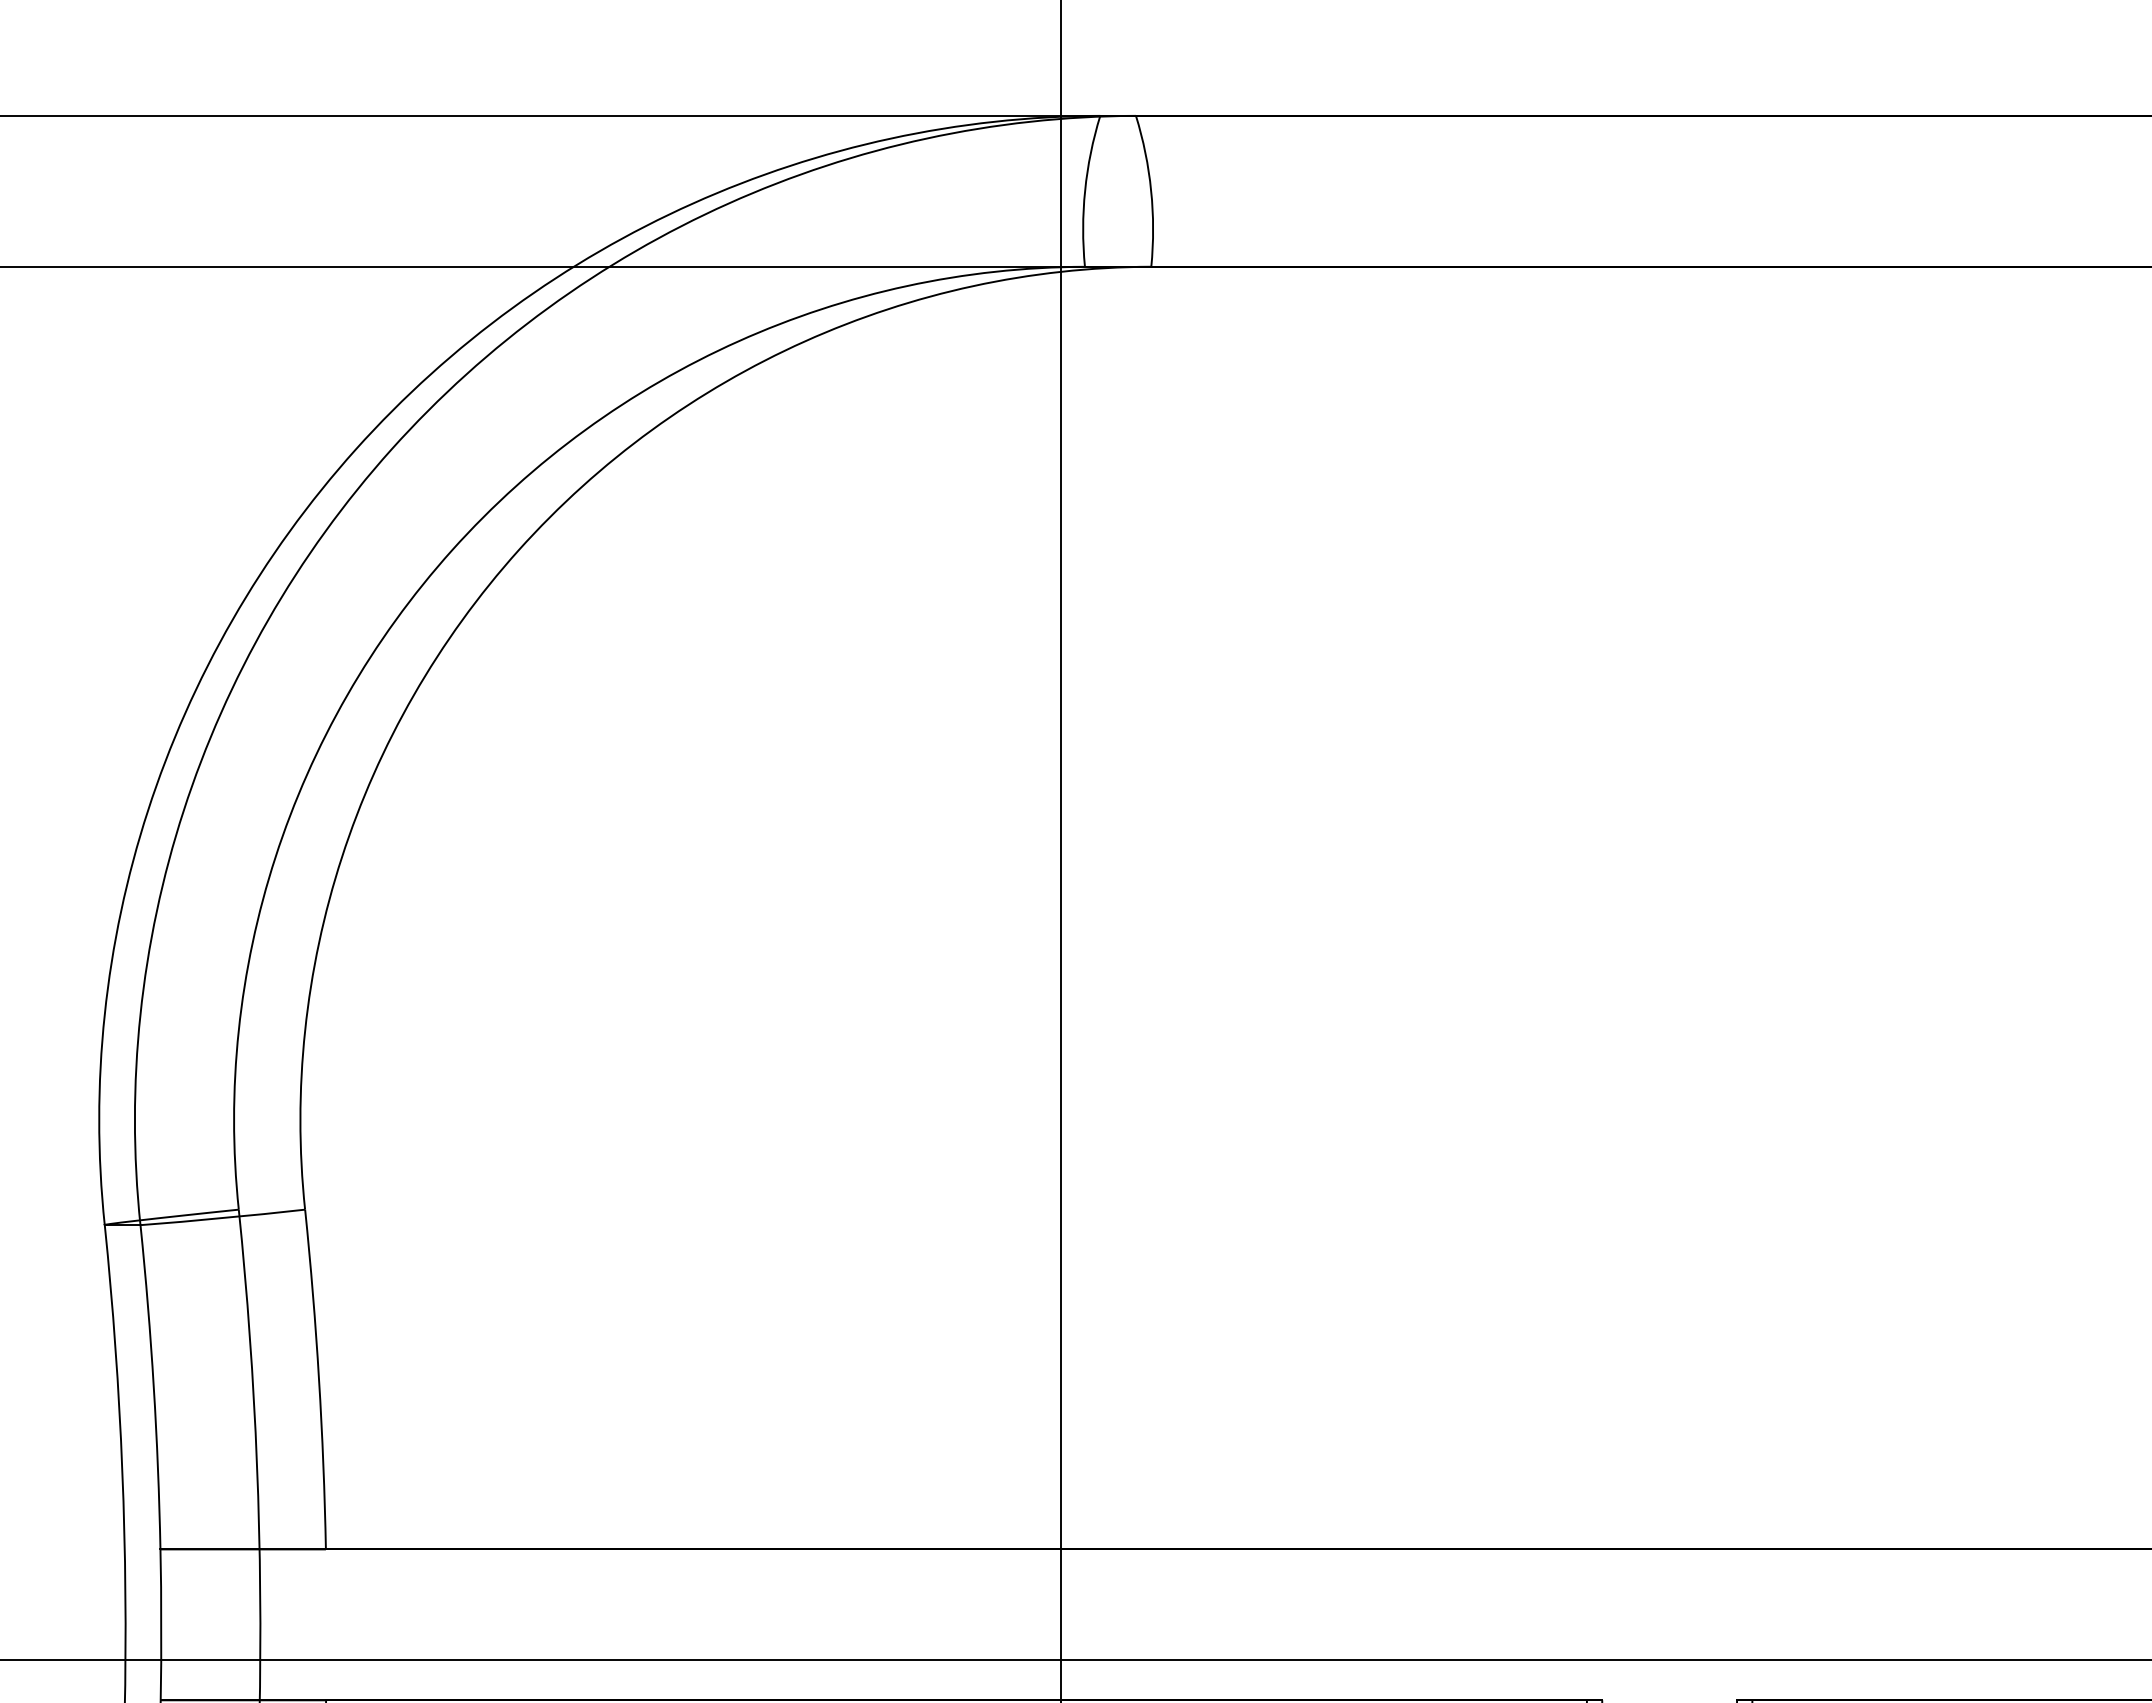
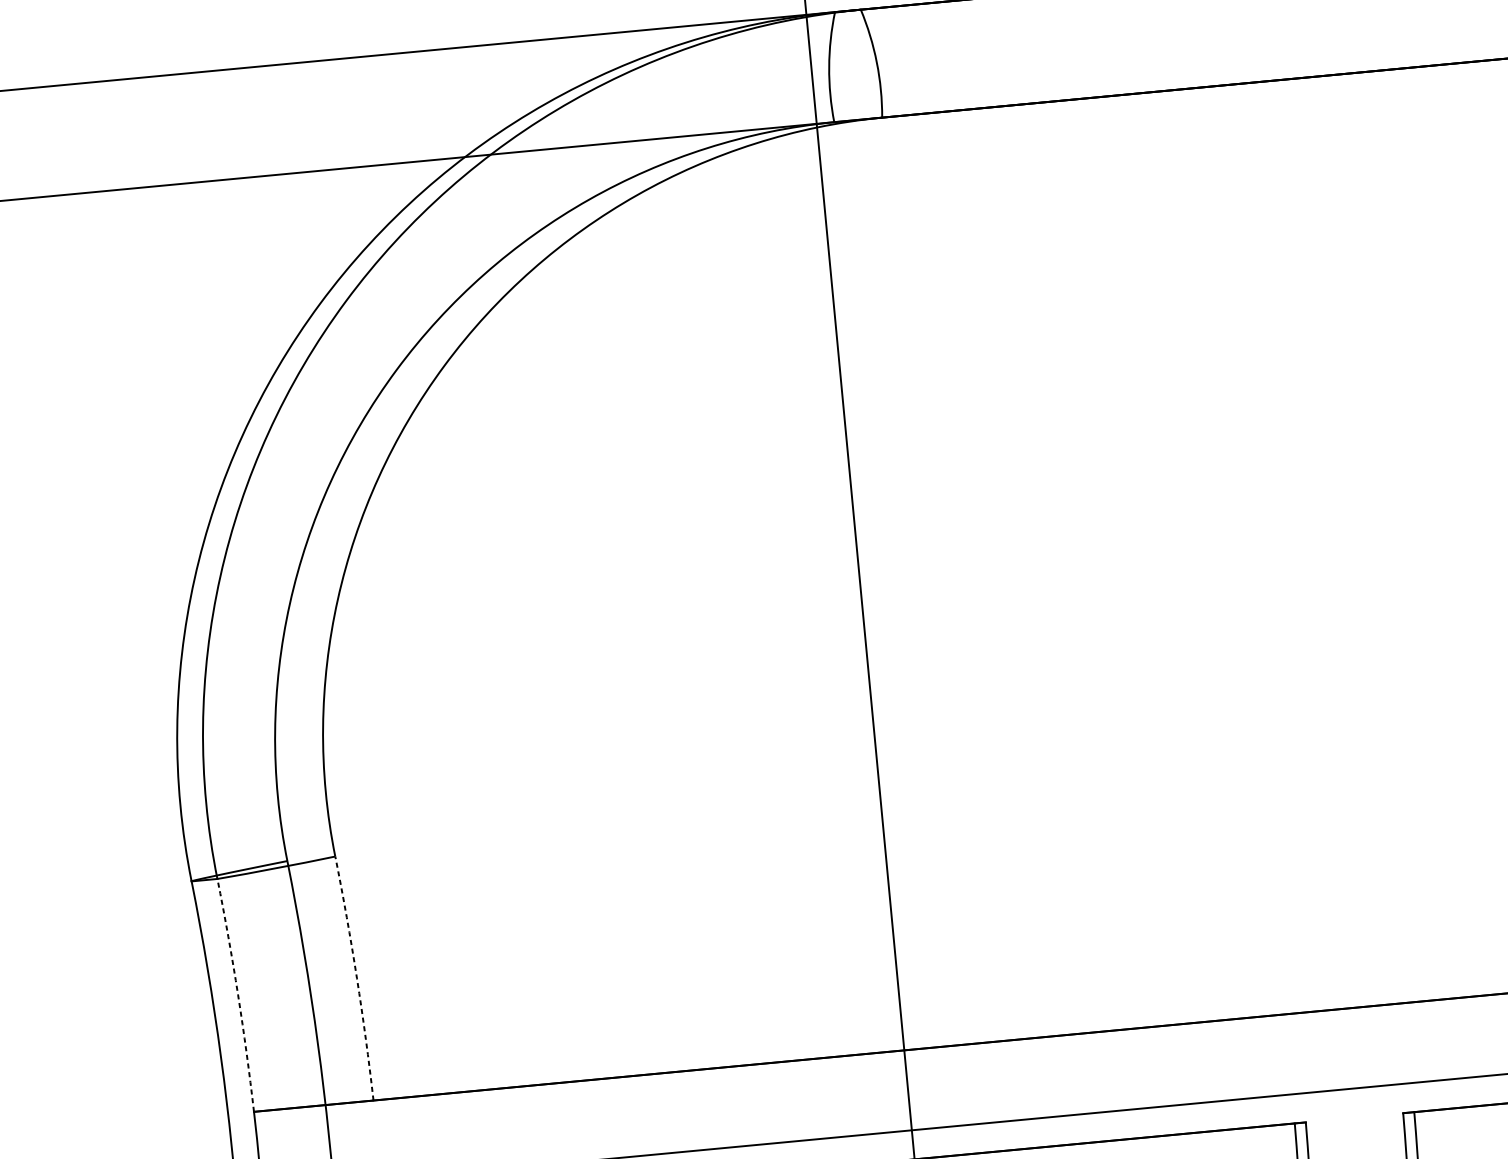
arc: (319, 1379) -> (357, 978), solid -> dashed
arc: (153, 1387) -> (237, 995), solid -> dashed

